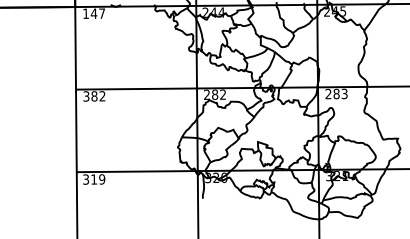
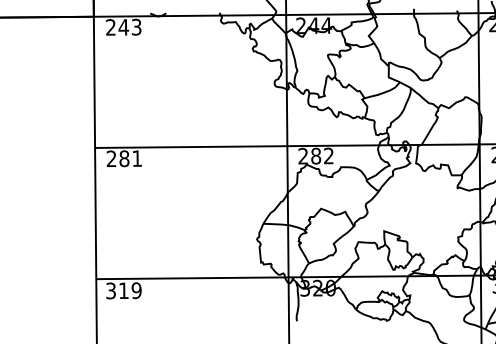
text: (94, 13) -> (124, 27), 147 -> 243
text: (94, 96) -> (124, 158), 382 -> 281

